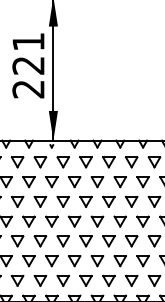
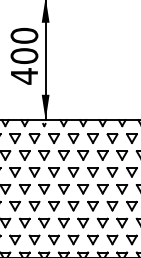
text: (28, 64) -> (24, 55), 221 -> 400

